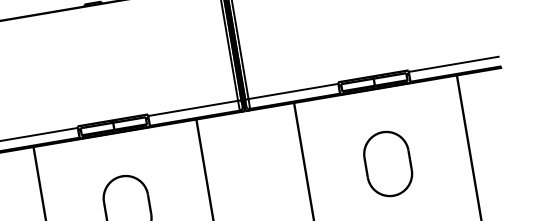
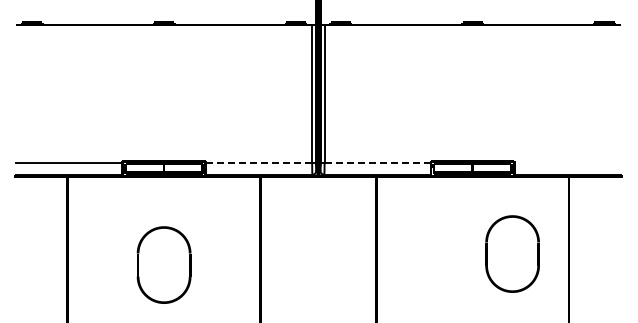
line: (453, 64) -> (567, 163), removed
line: (294, 91) -> (378, 163), solid -> dashed
line: (193, 108) -> (259, 163), solid -> dashed
part: (387, 163) -> (512, 253), moved

